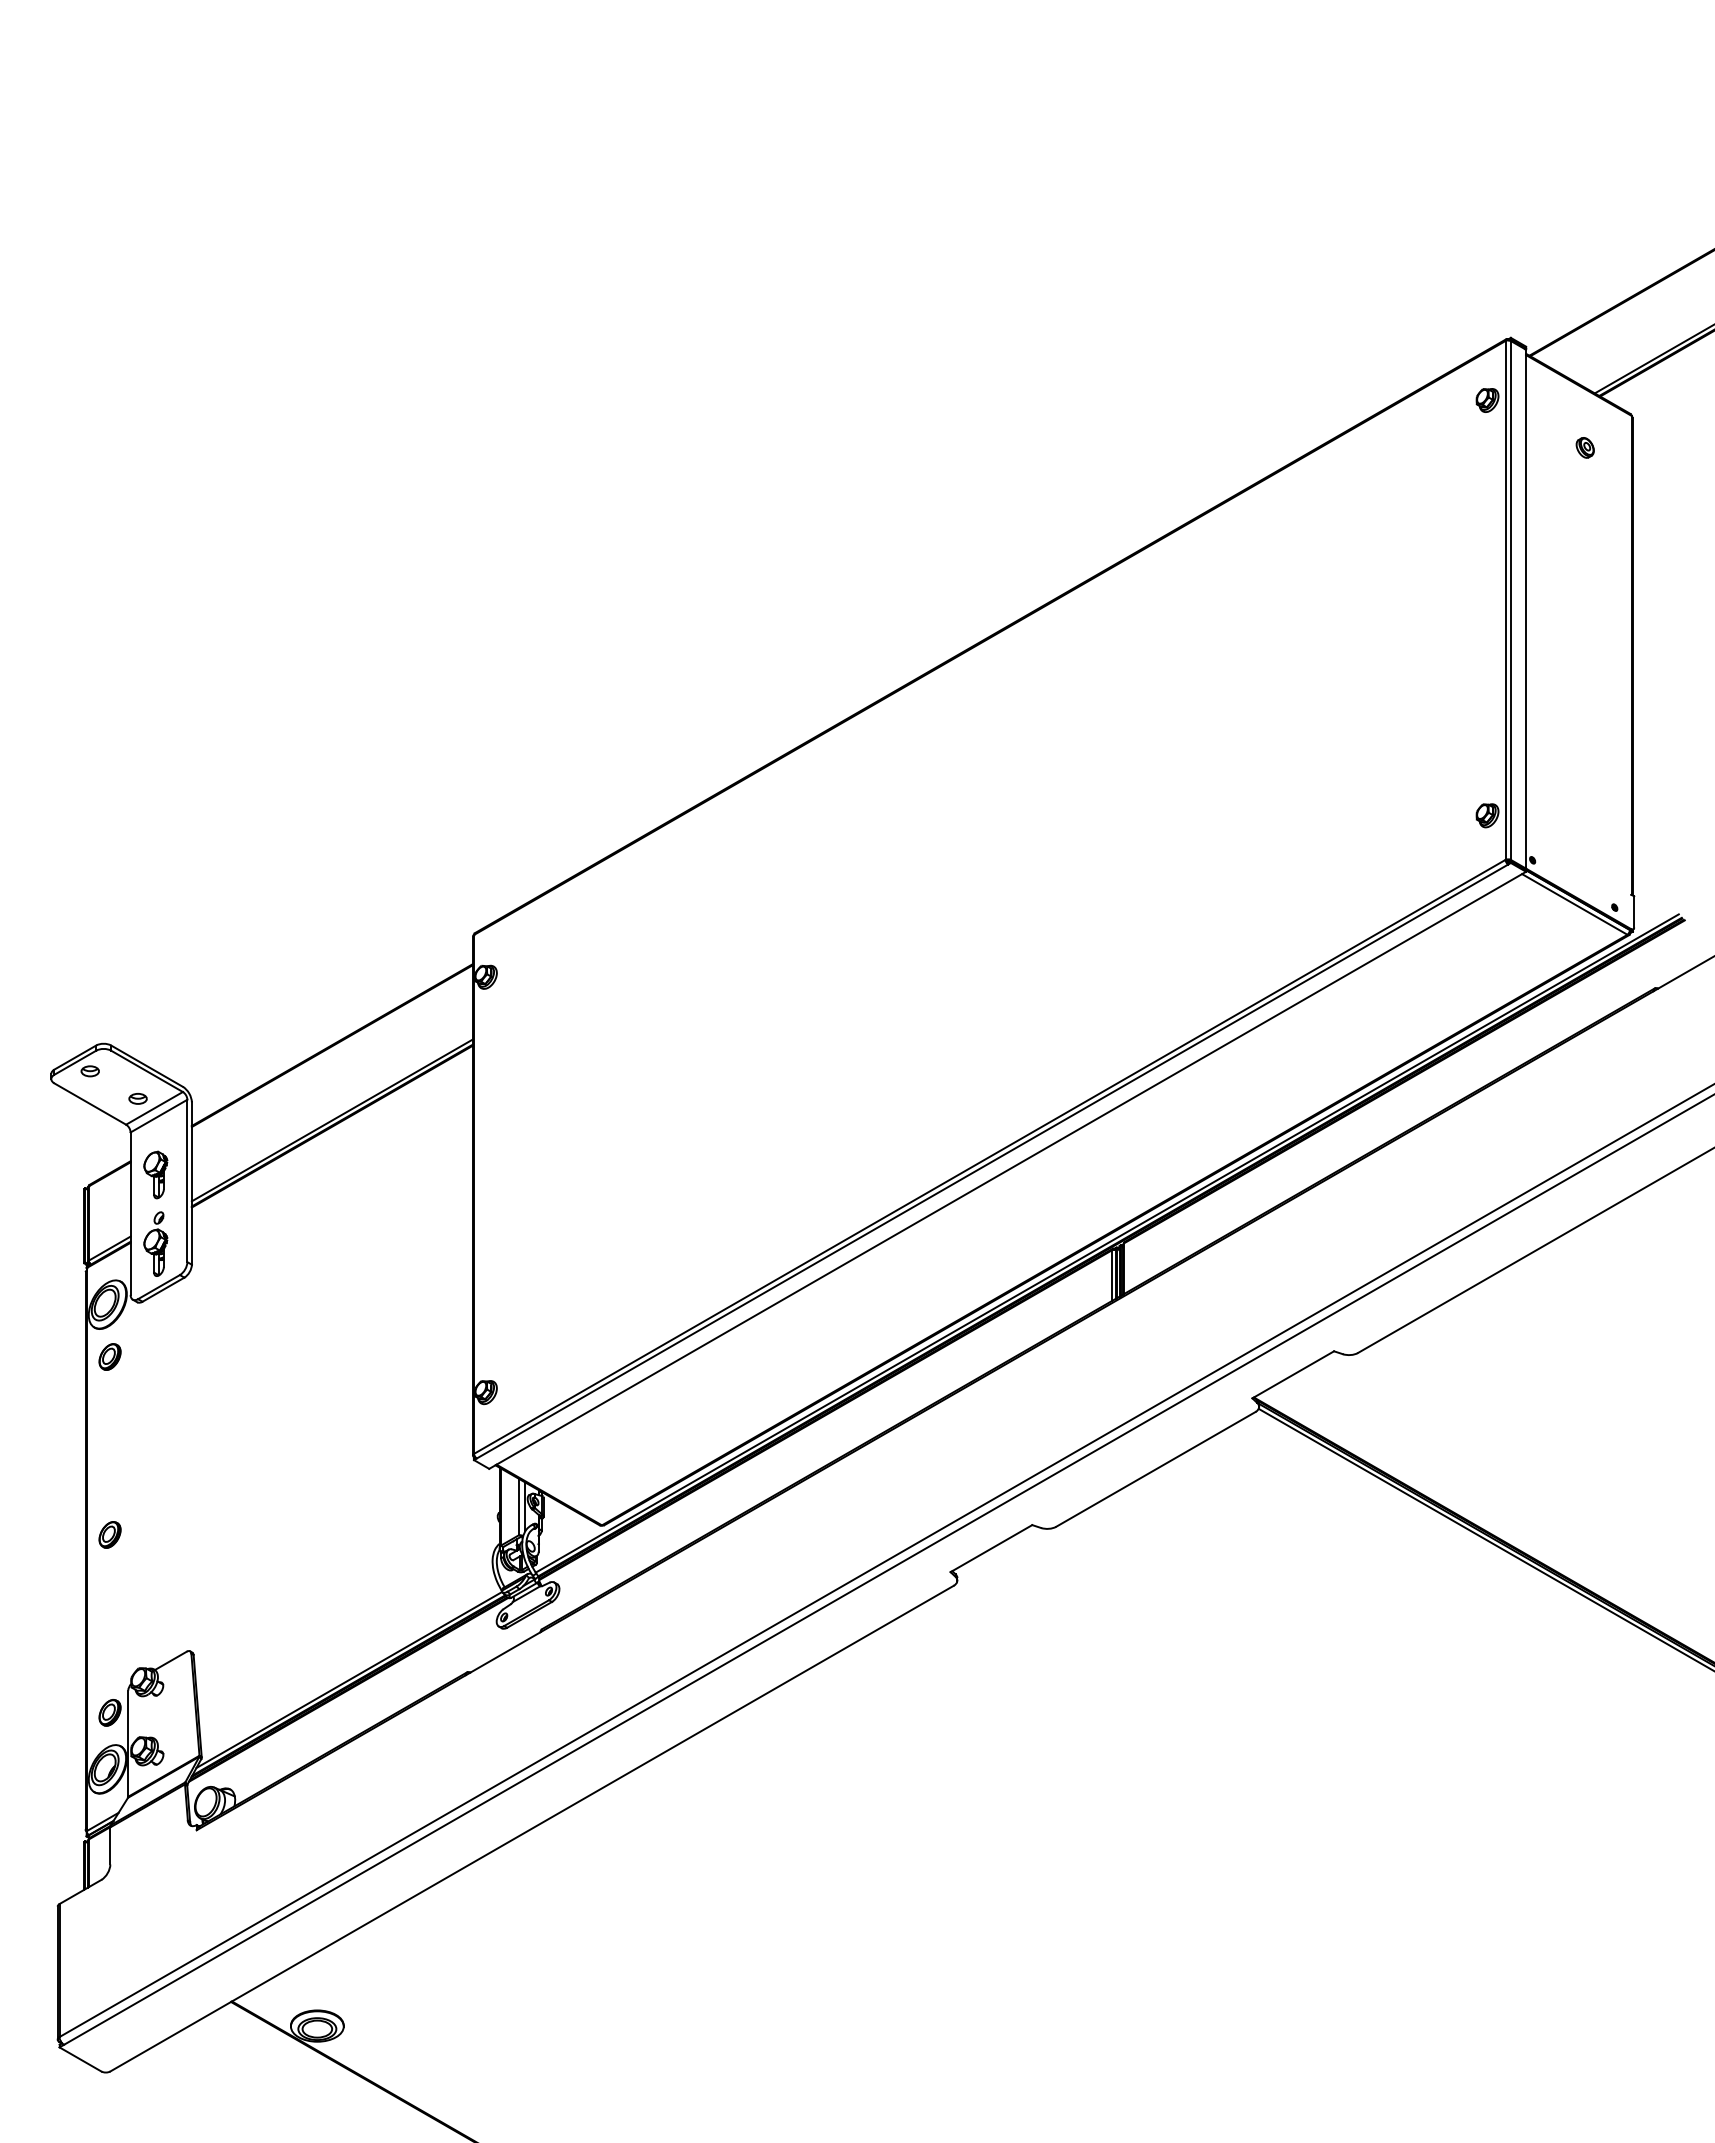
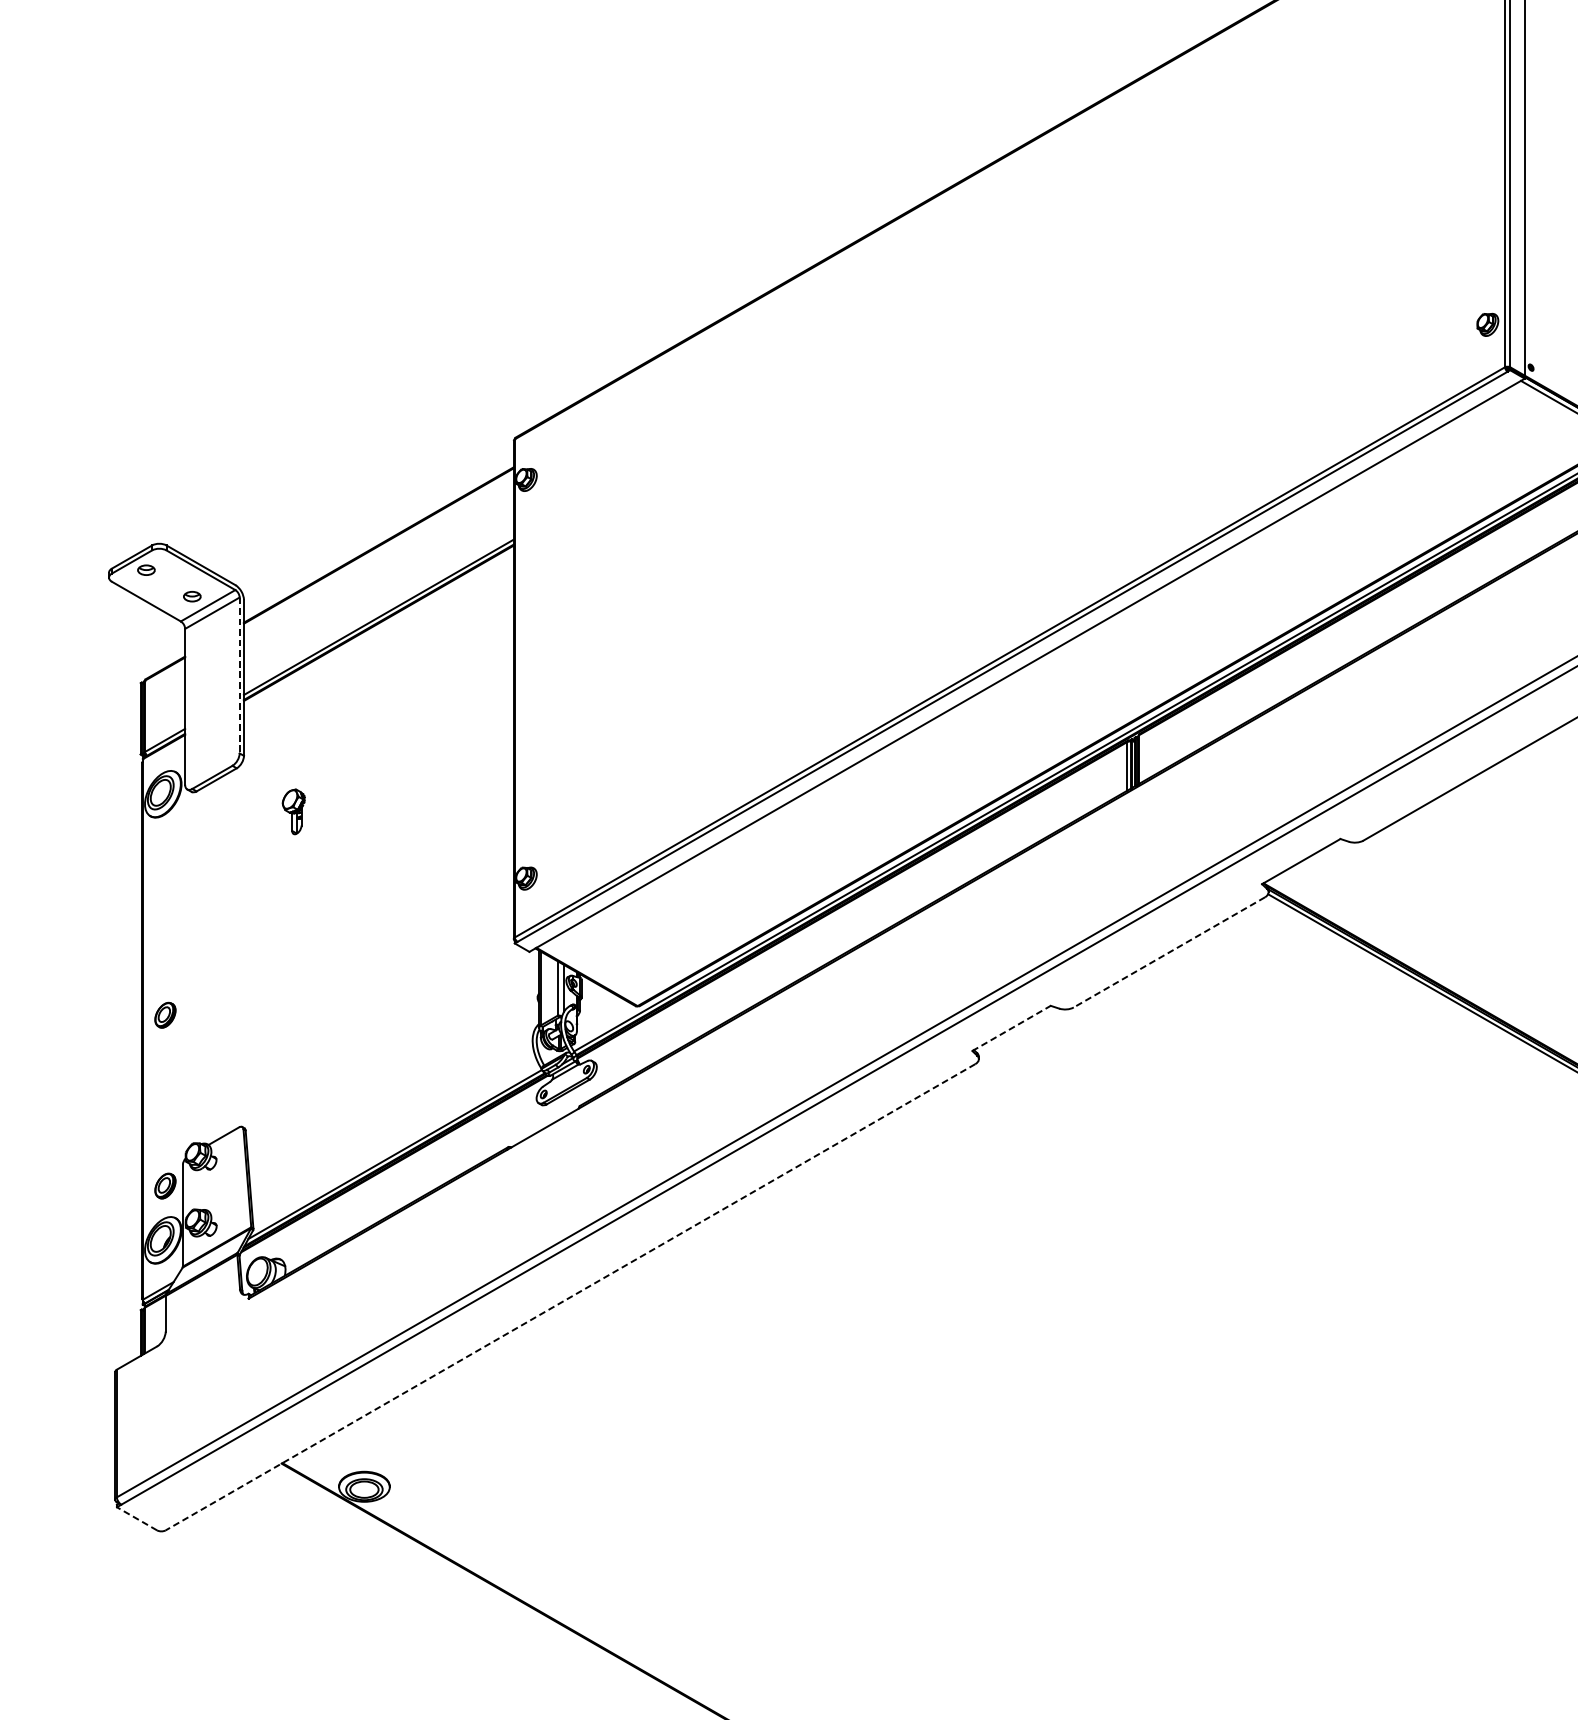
part: (155, 1174) -> (293, 811), moved
line: (187, 1181) -> (239, 675), solid -> dashed
part: (155, 1243) -> (209, 735), removed
part: (109, 1356) -> (164, 843), removed
line: (1155, 1469) -> (1169, 952), solid -> dashed
line: (991, 1548) -> (1011, 1028), solid -> dashed
line: (532, 1828) -> (570, 1297), solid -> dashed
line: (80, 2059) -> (137, 1518), solid -> dashed

